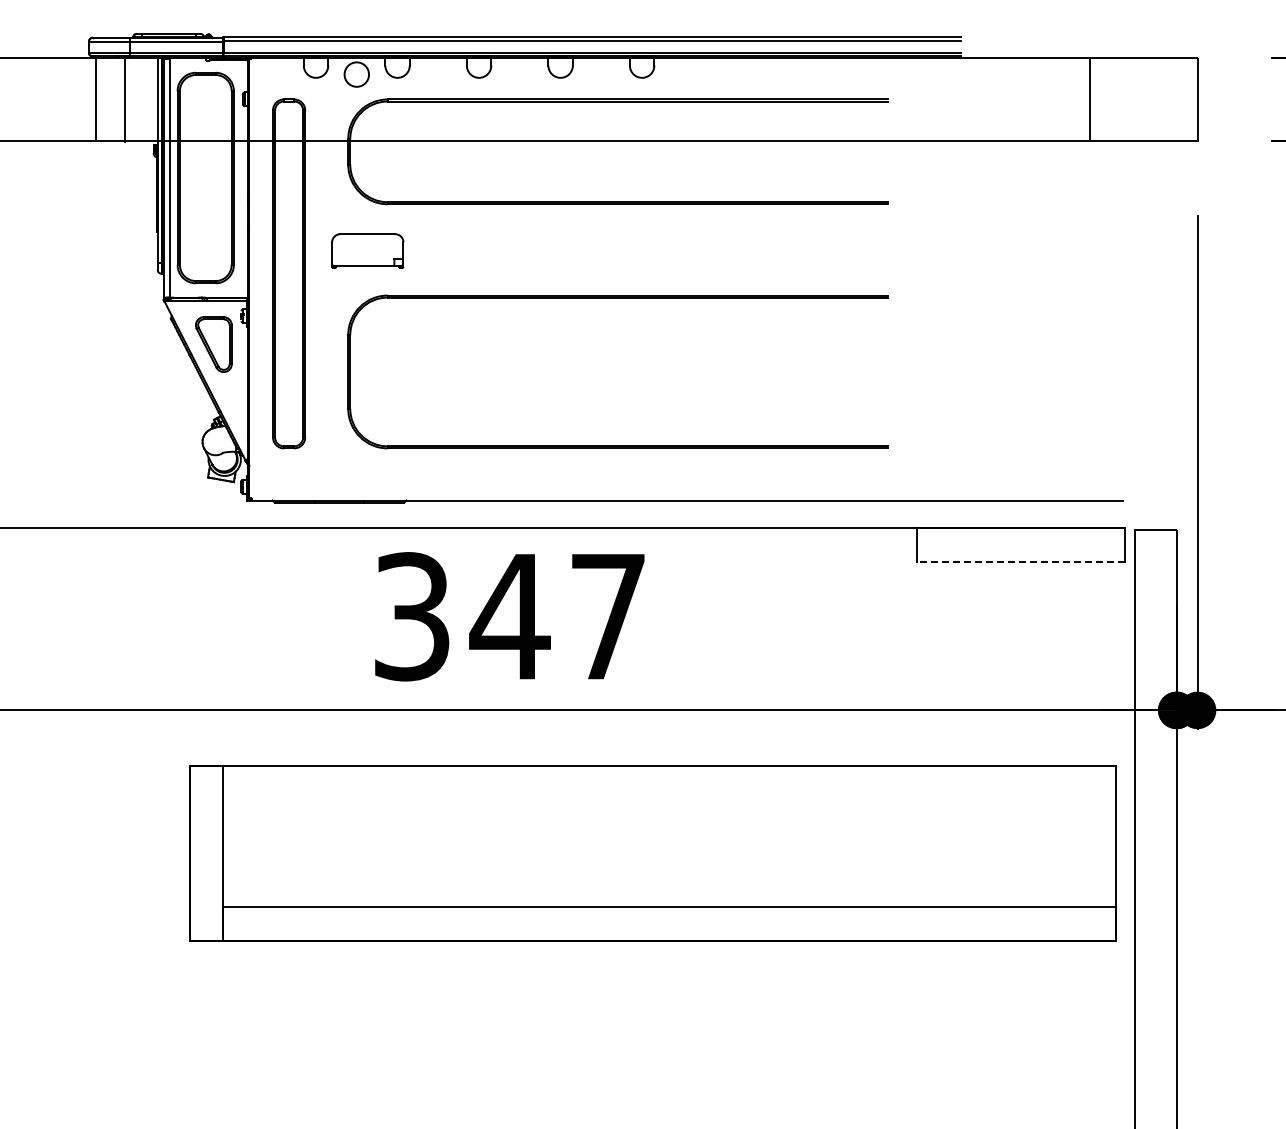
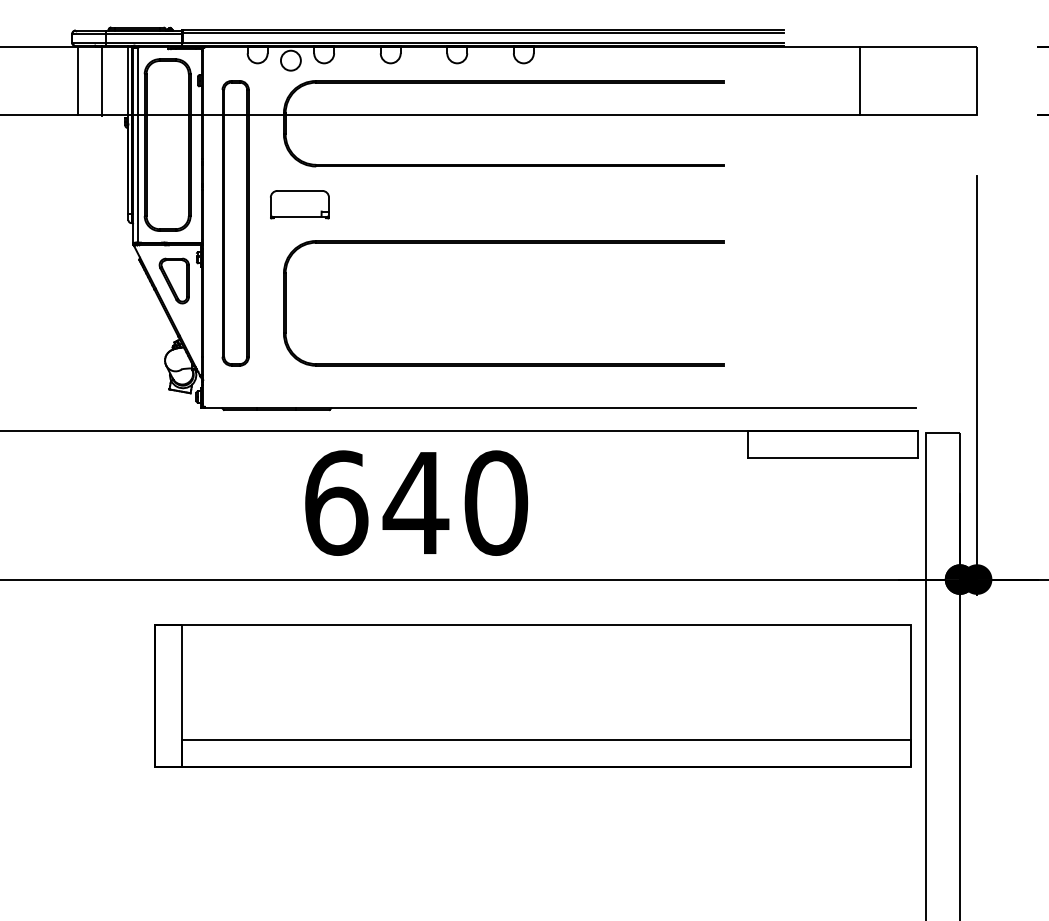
line: (1089, 99) -> (859, 81), moved
line: (1020, 561) -> (832, 458), dashed -> solid
text: (510, 616) -> (416, 502), 347 -> 640

